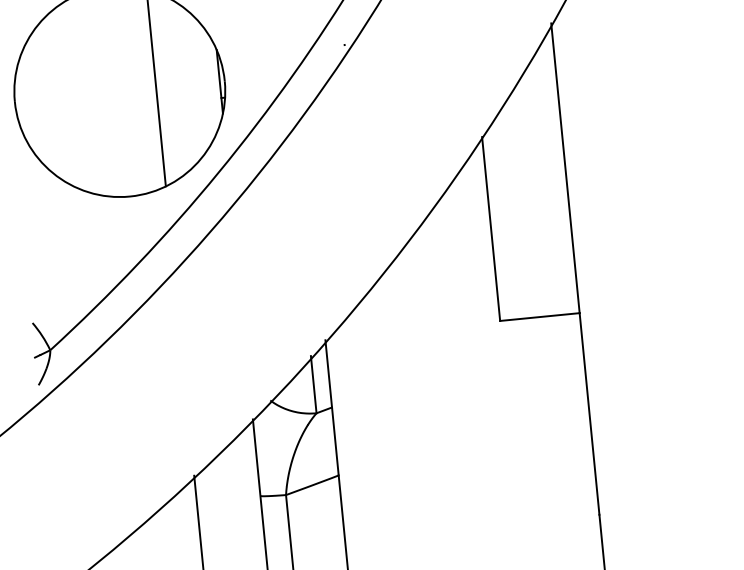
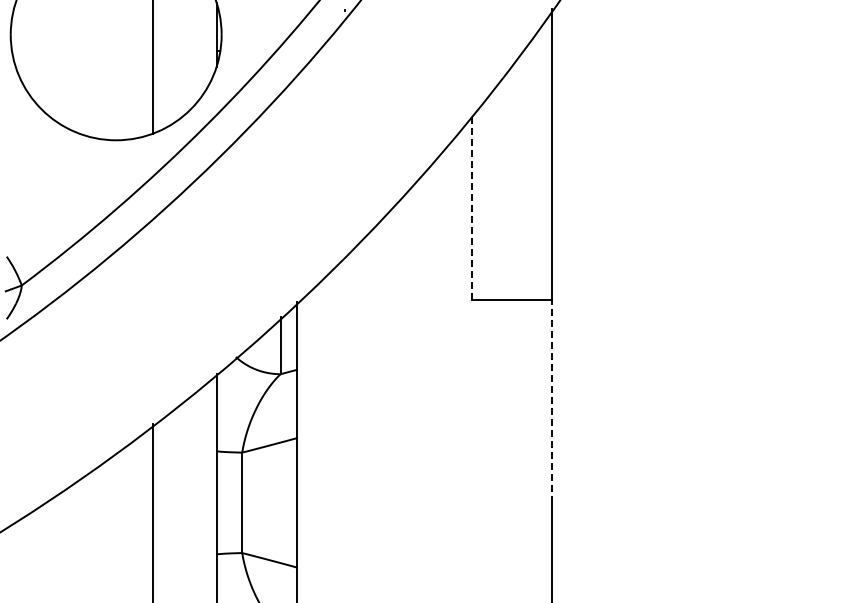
line: (491, 228) -> (472, 207), solid -> dashed
line: (589, 413) -> (552, 401), solid -> dashed

